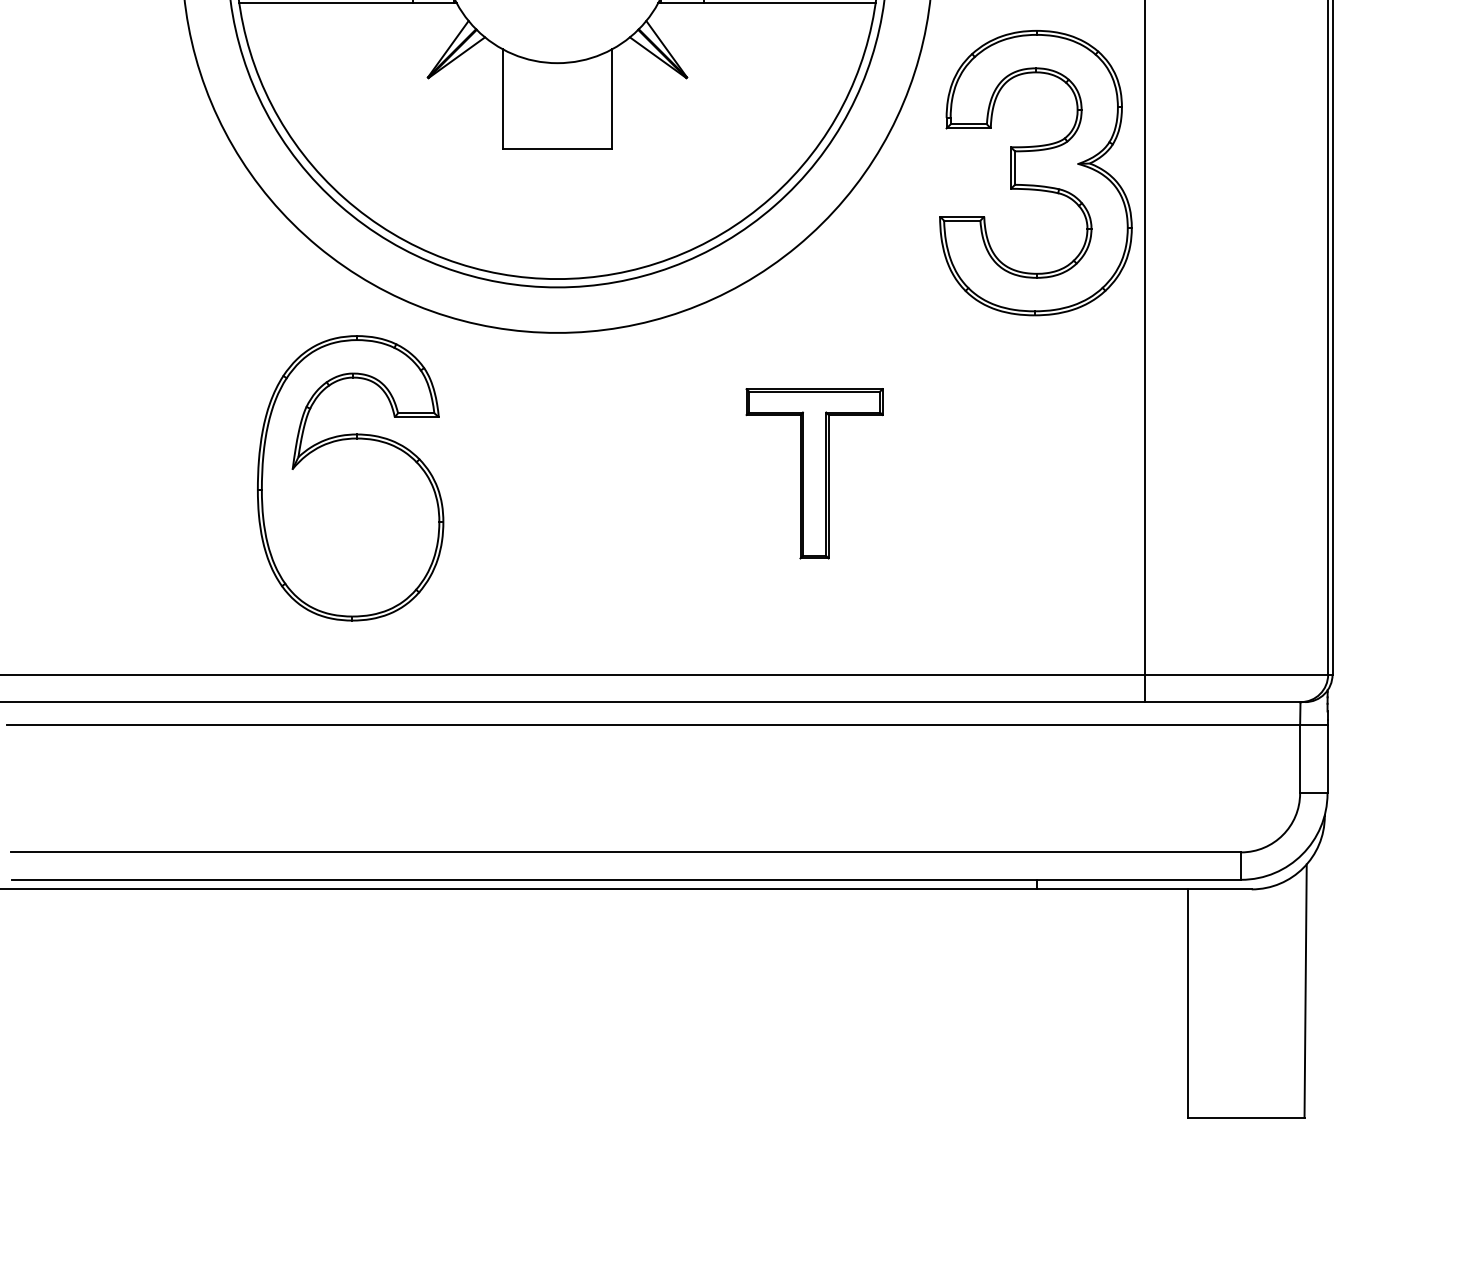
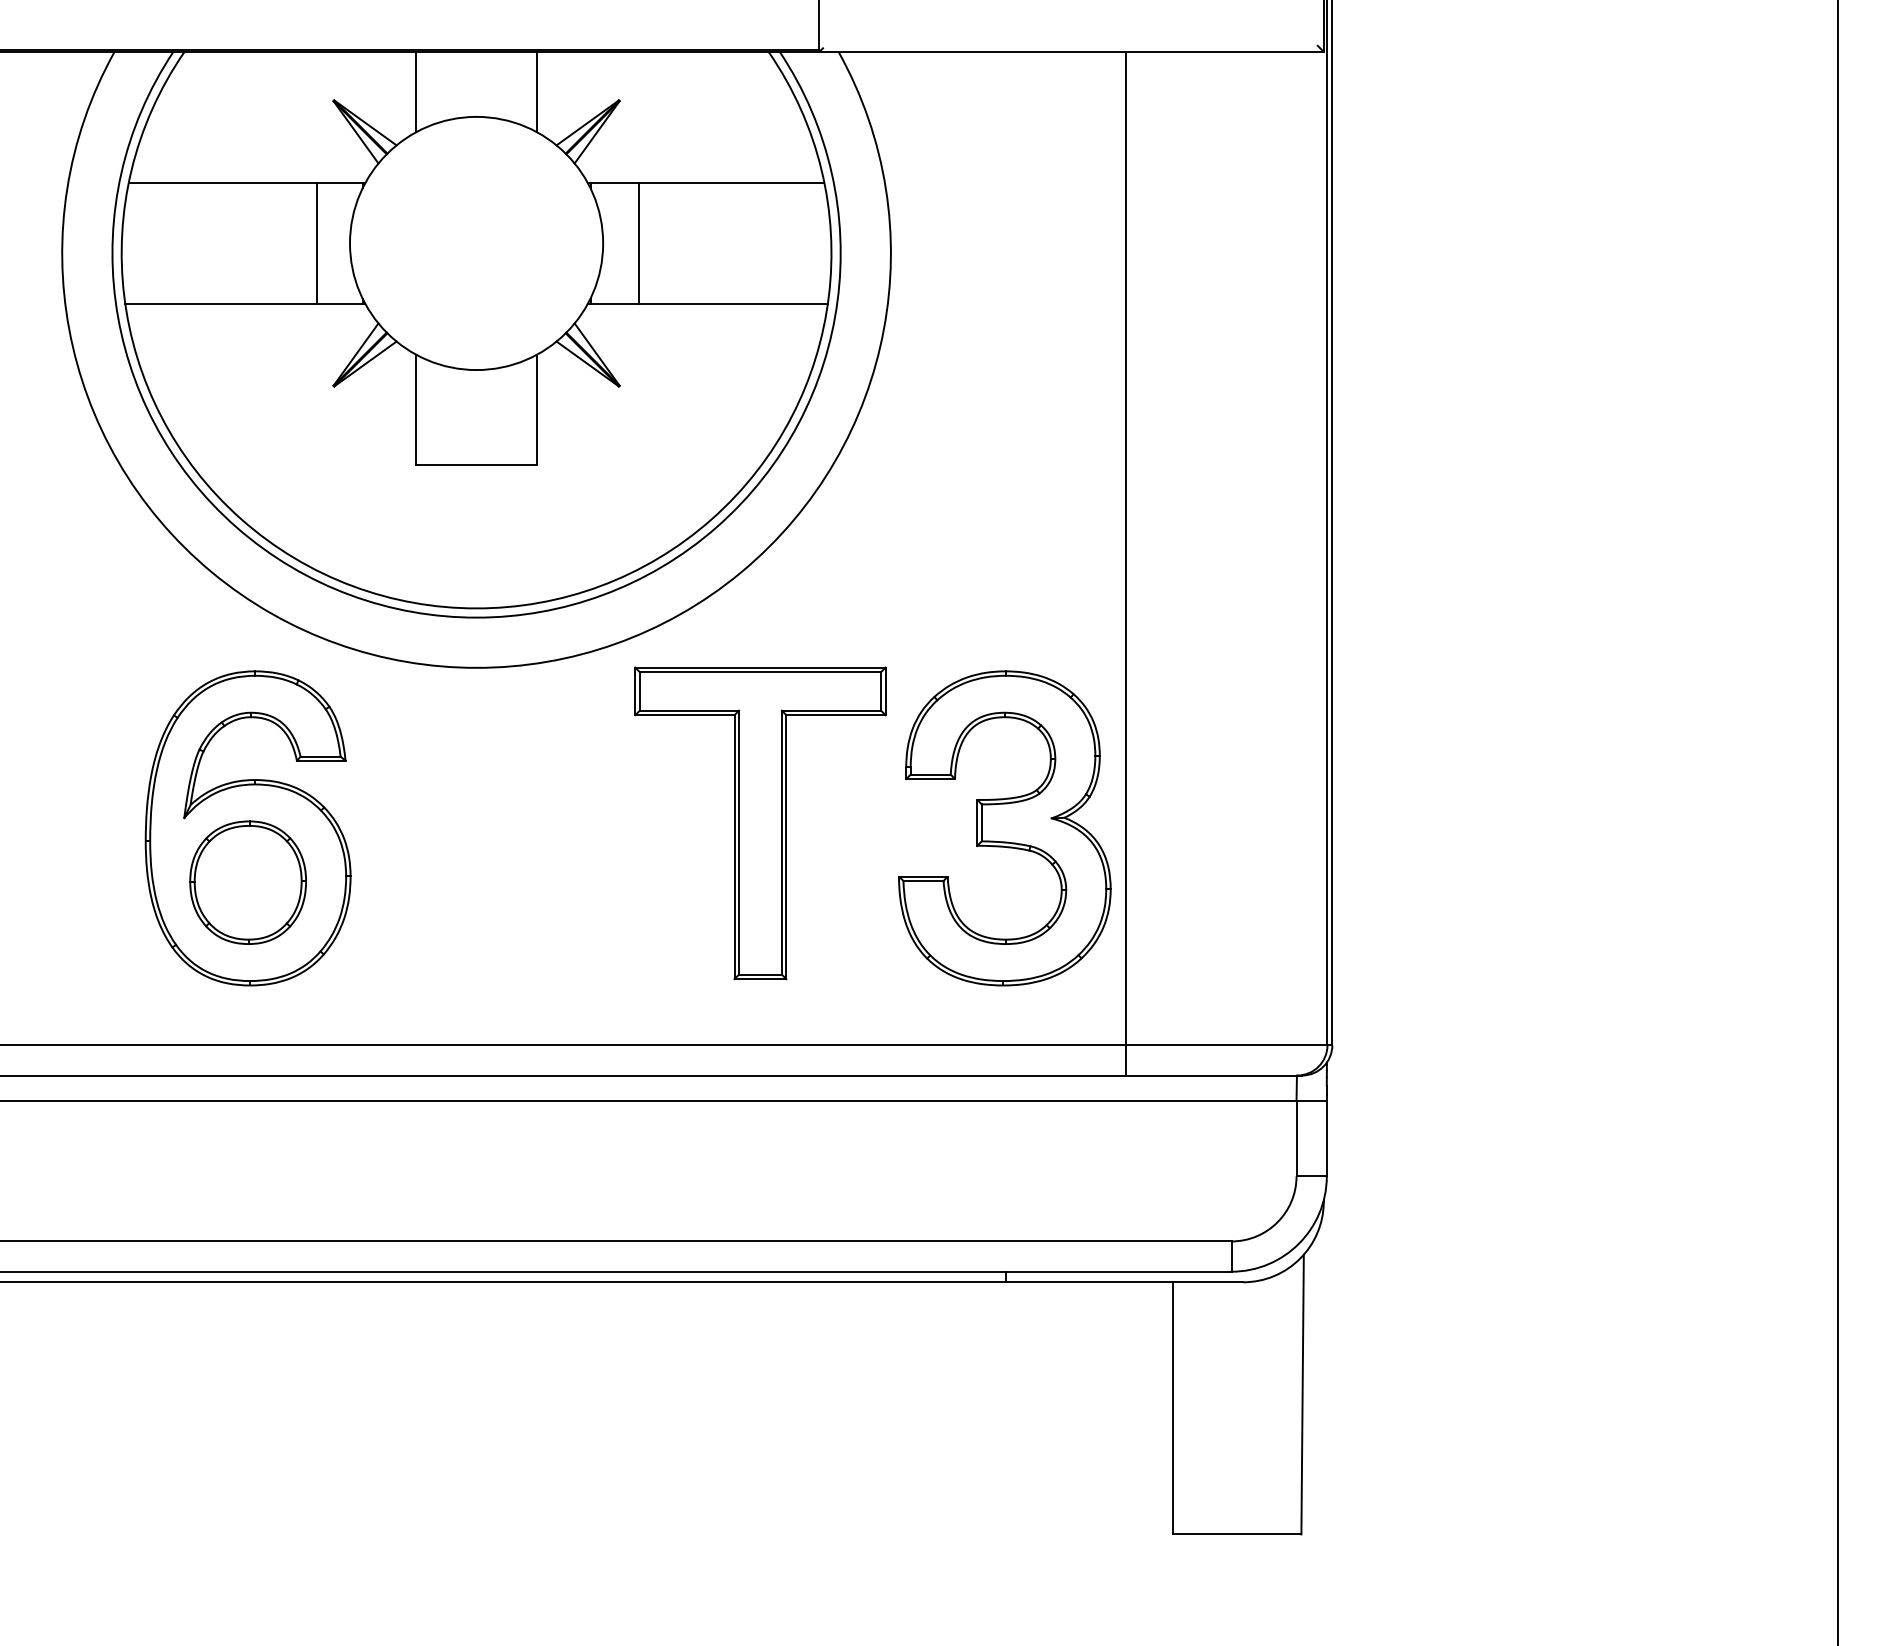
part: (1035, 173) -> (1004, 828), moved
part: (814, 473) -> (760, 823), size x1.67
part: (350, 527) -> (247, 882), added

